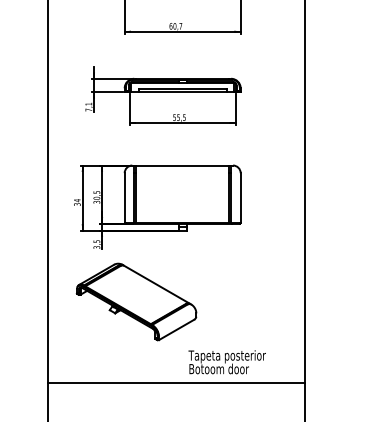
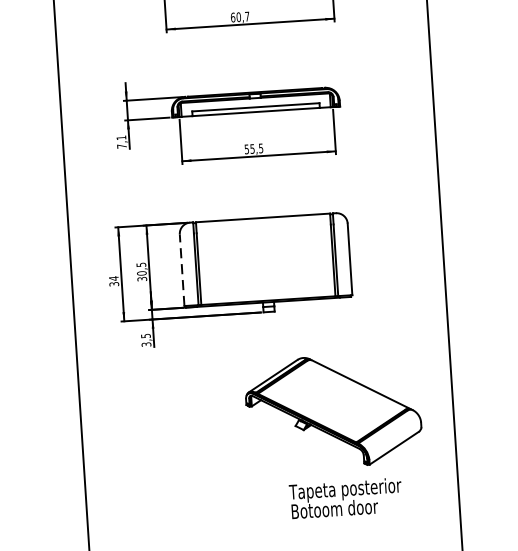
line: (124, 197) -> (181, 269), solid -> dashed
part: (136, 301) -> (333, 410), moved
line: (176, 382) -> (274, 532), removed

